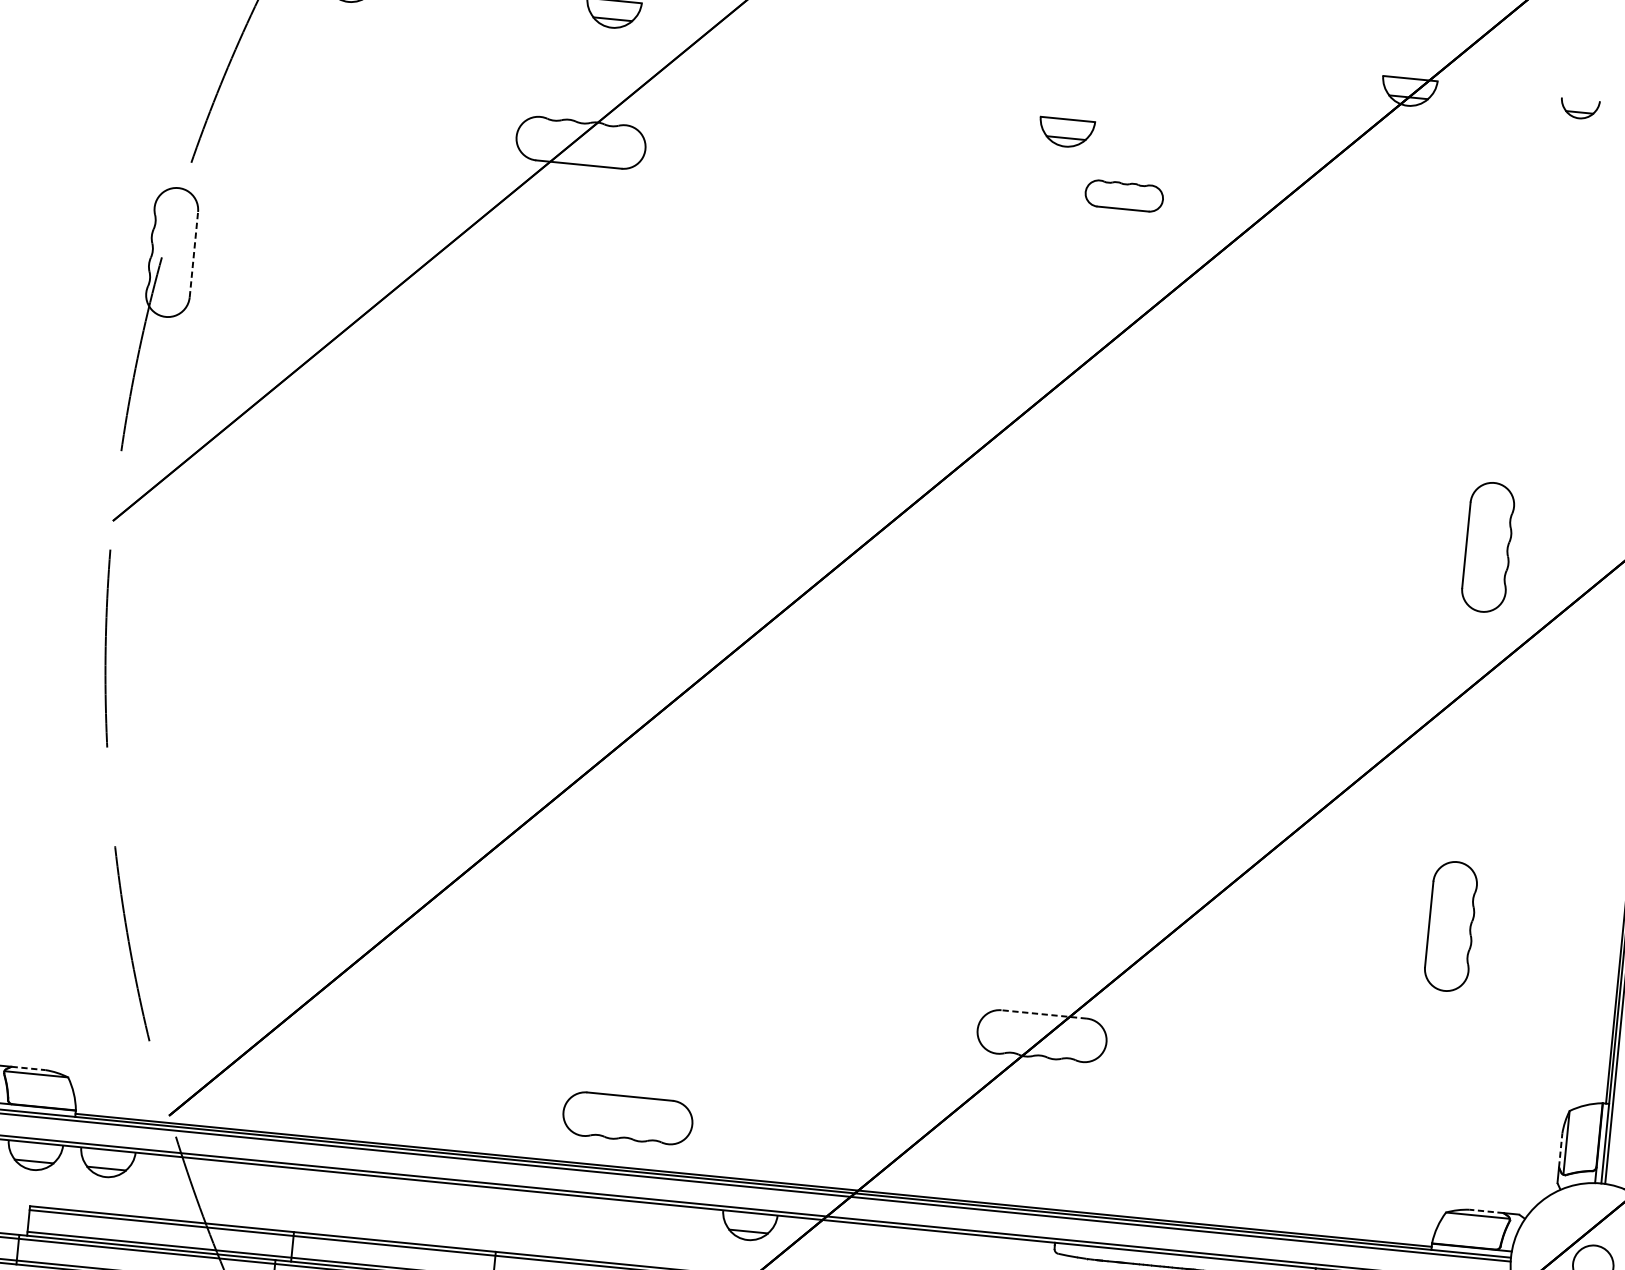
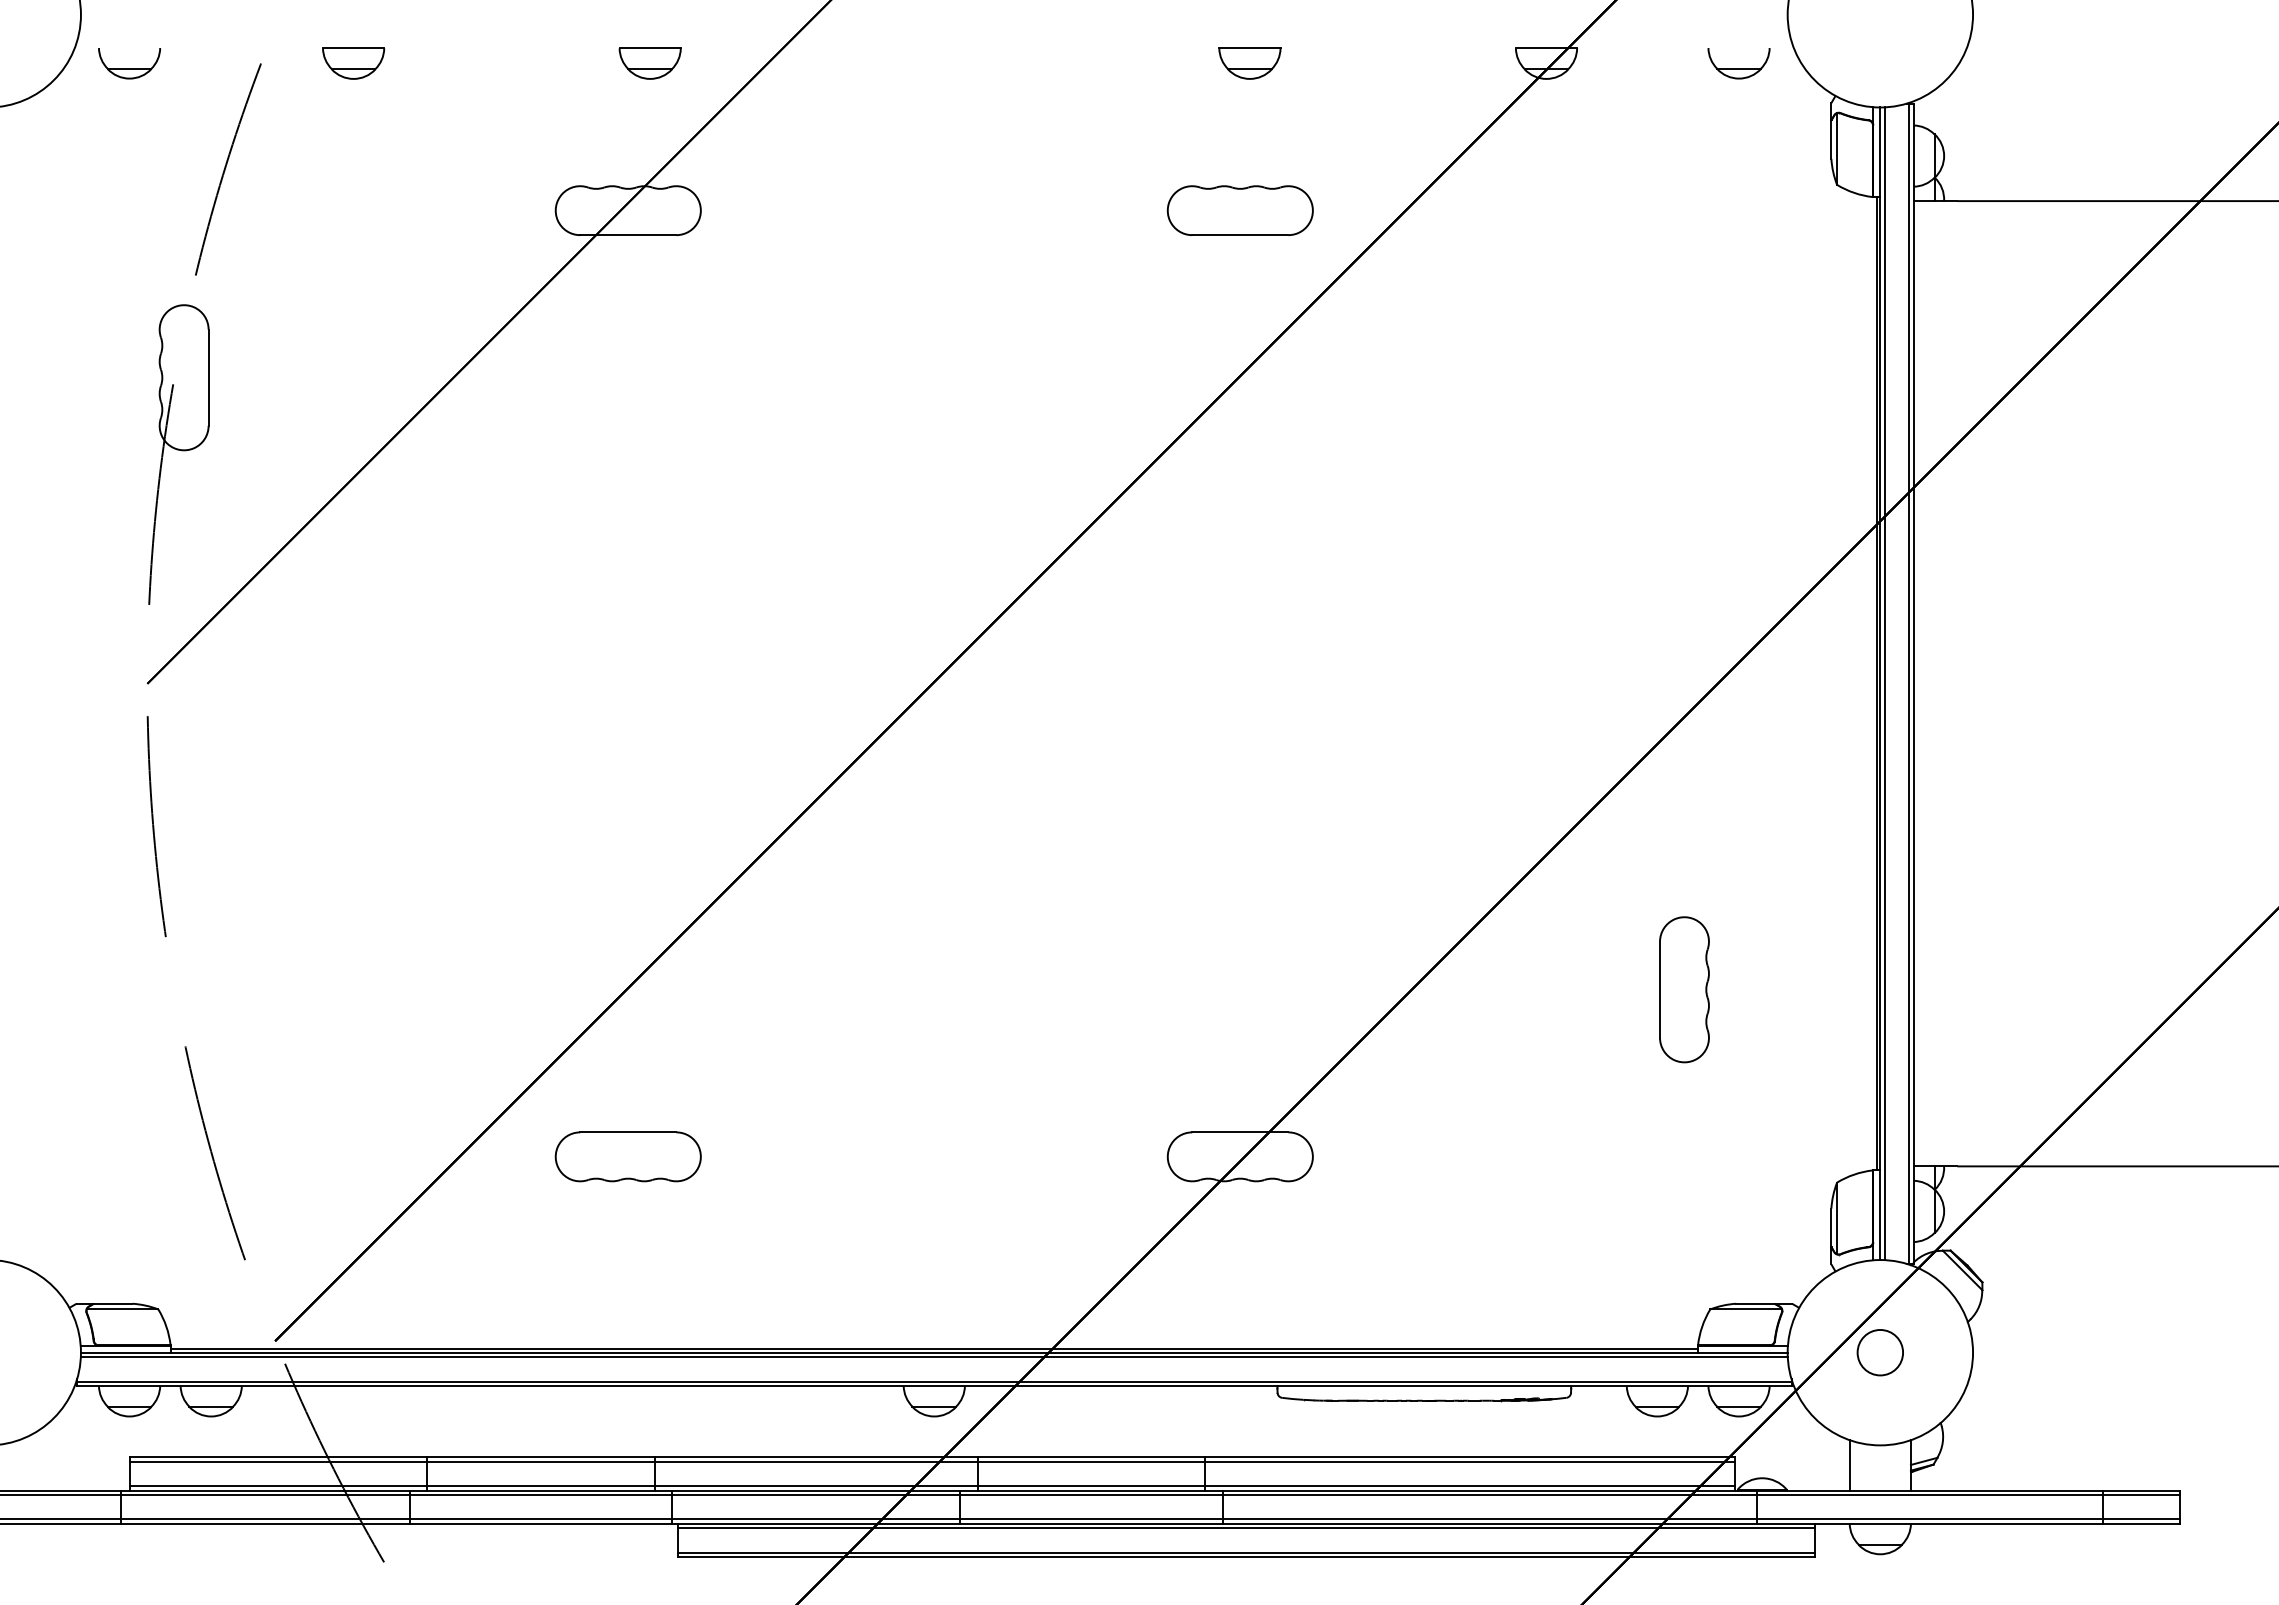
part: (1579, 108) -> (1738, 63), size x1.43
part: (1066, 132) -> (1249, 63), moved
part: (1123, 195) -> (1239, 210), size x1.67
line: (193, 254) -> (208, 377), dashed -> solid
part: (1488, 547) -> (1684, 562), removed
line: (1043, 1014) -> (1239, 1132), dashed -> solid
line: (28, 1068) -> (113, 1303), dashed -> solid
part: (627, 1117) -> (627, 1156), moved
line: (1560, 1150) -> (1831, 1227), dashed -> solid
line: (1485, 1211) -> (1754, 1303), dashed -> solid

